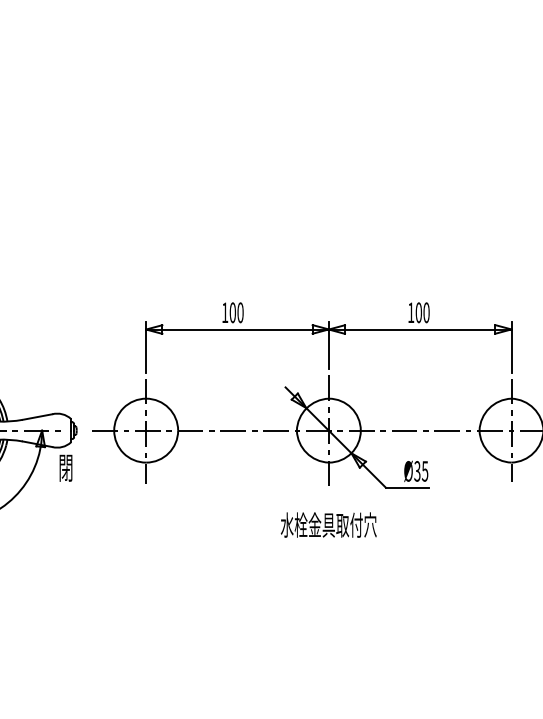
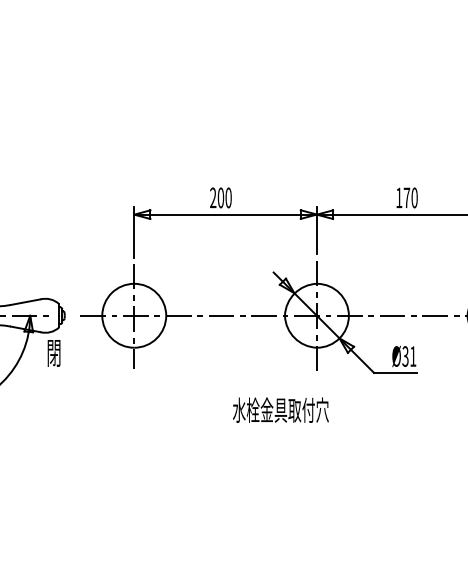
text: (225, 312) -> (213, 197), 100 -> 200
text: (418, 312) -> (406, 197), 100 -> 170
text: (424, 471) -> (412, 356), Ø35 -> Ø31
text: (328, 524) -> (280, 409), moved

